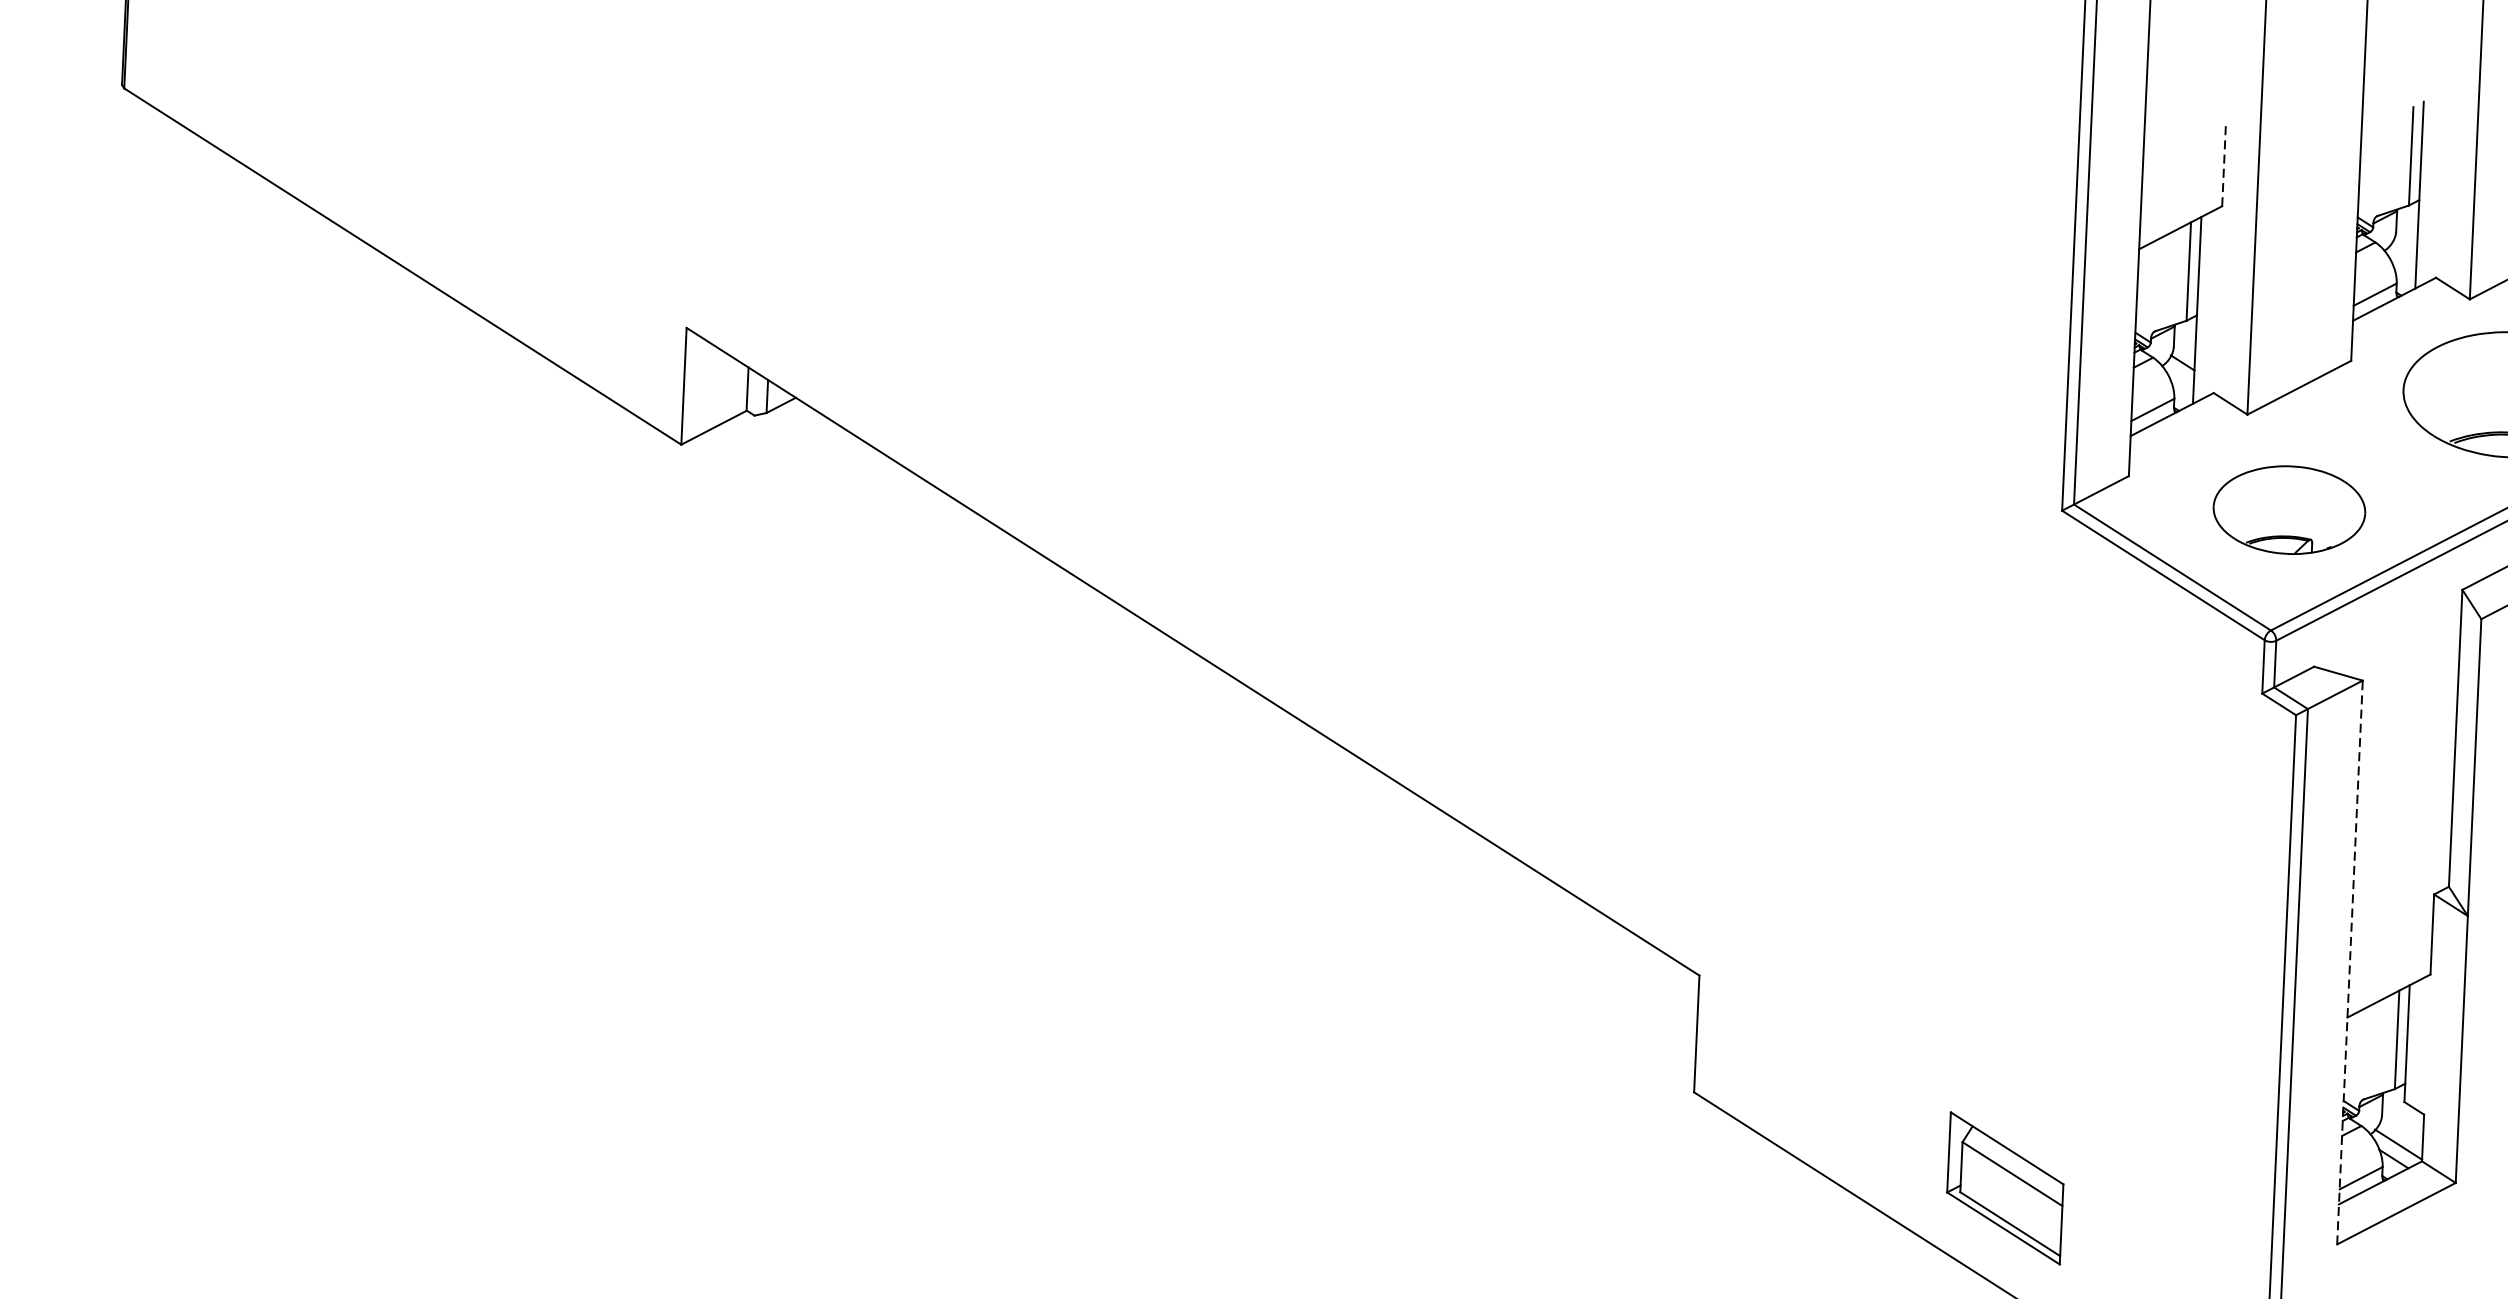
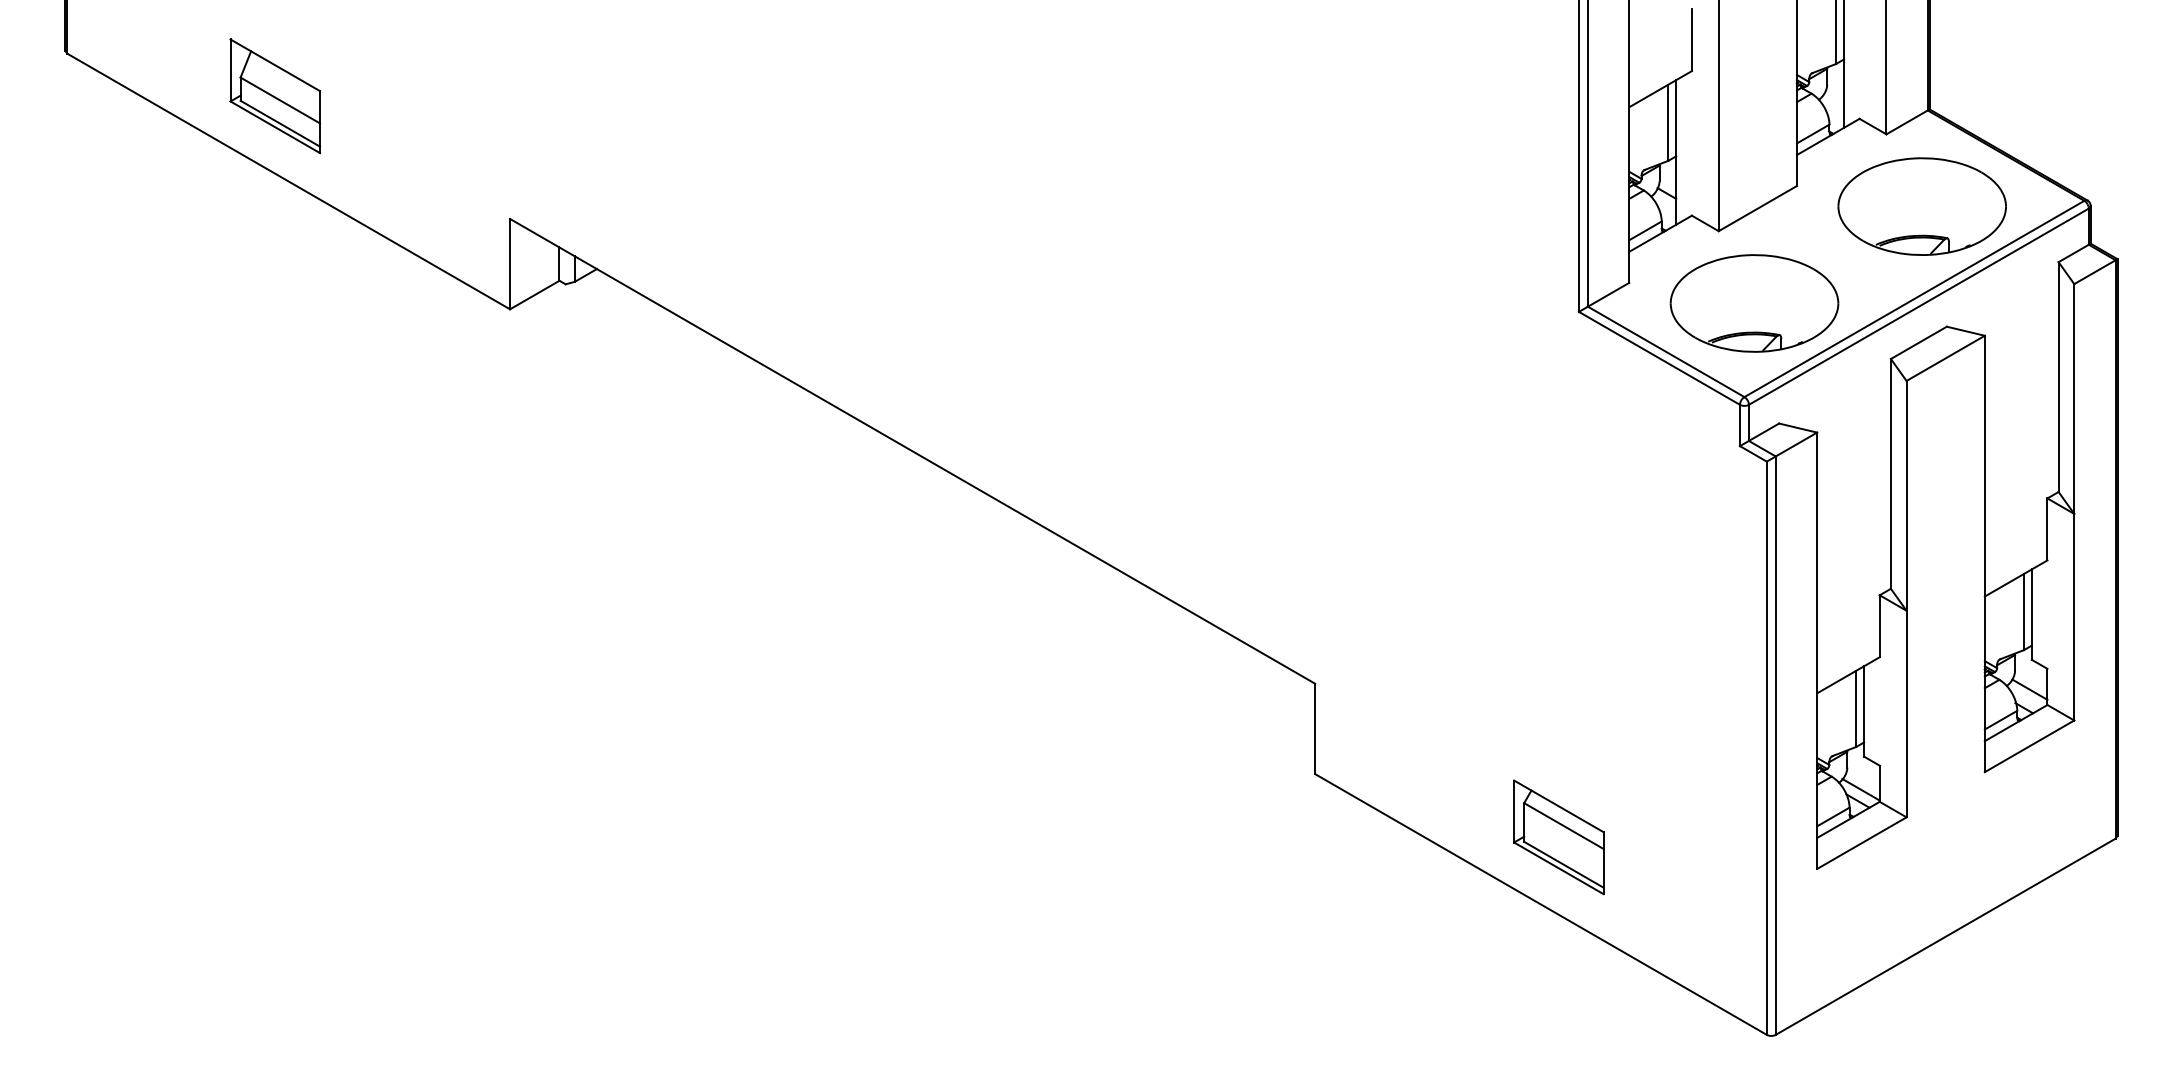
part: (390, 155) -> (275, 96), added
line: (2223, 166) -> (1691, 40), dashed -> solid
part: (2289, 510) -> (1754, 303), size x1.43
line: (2350, 962) -> (1817, 650), dashed -> solid

